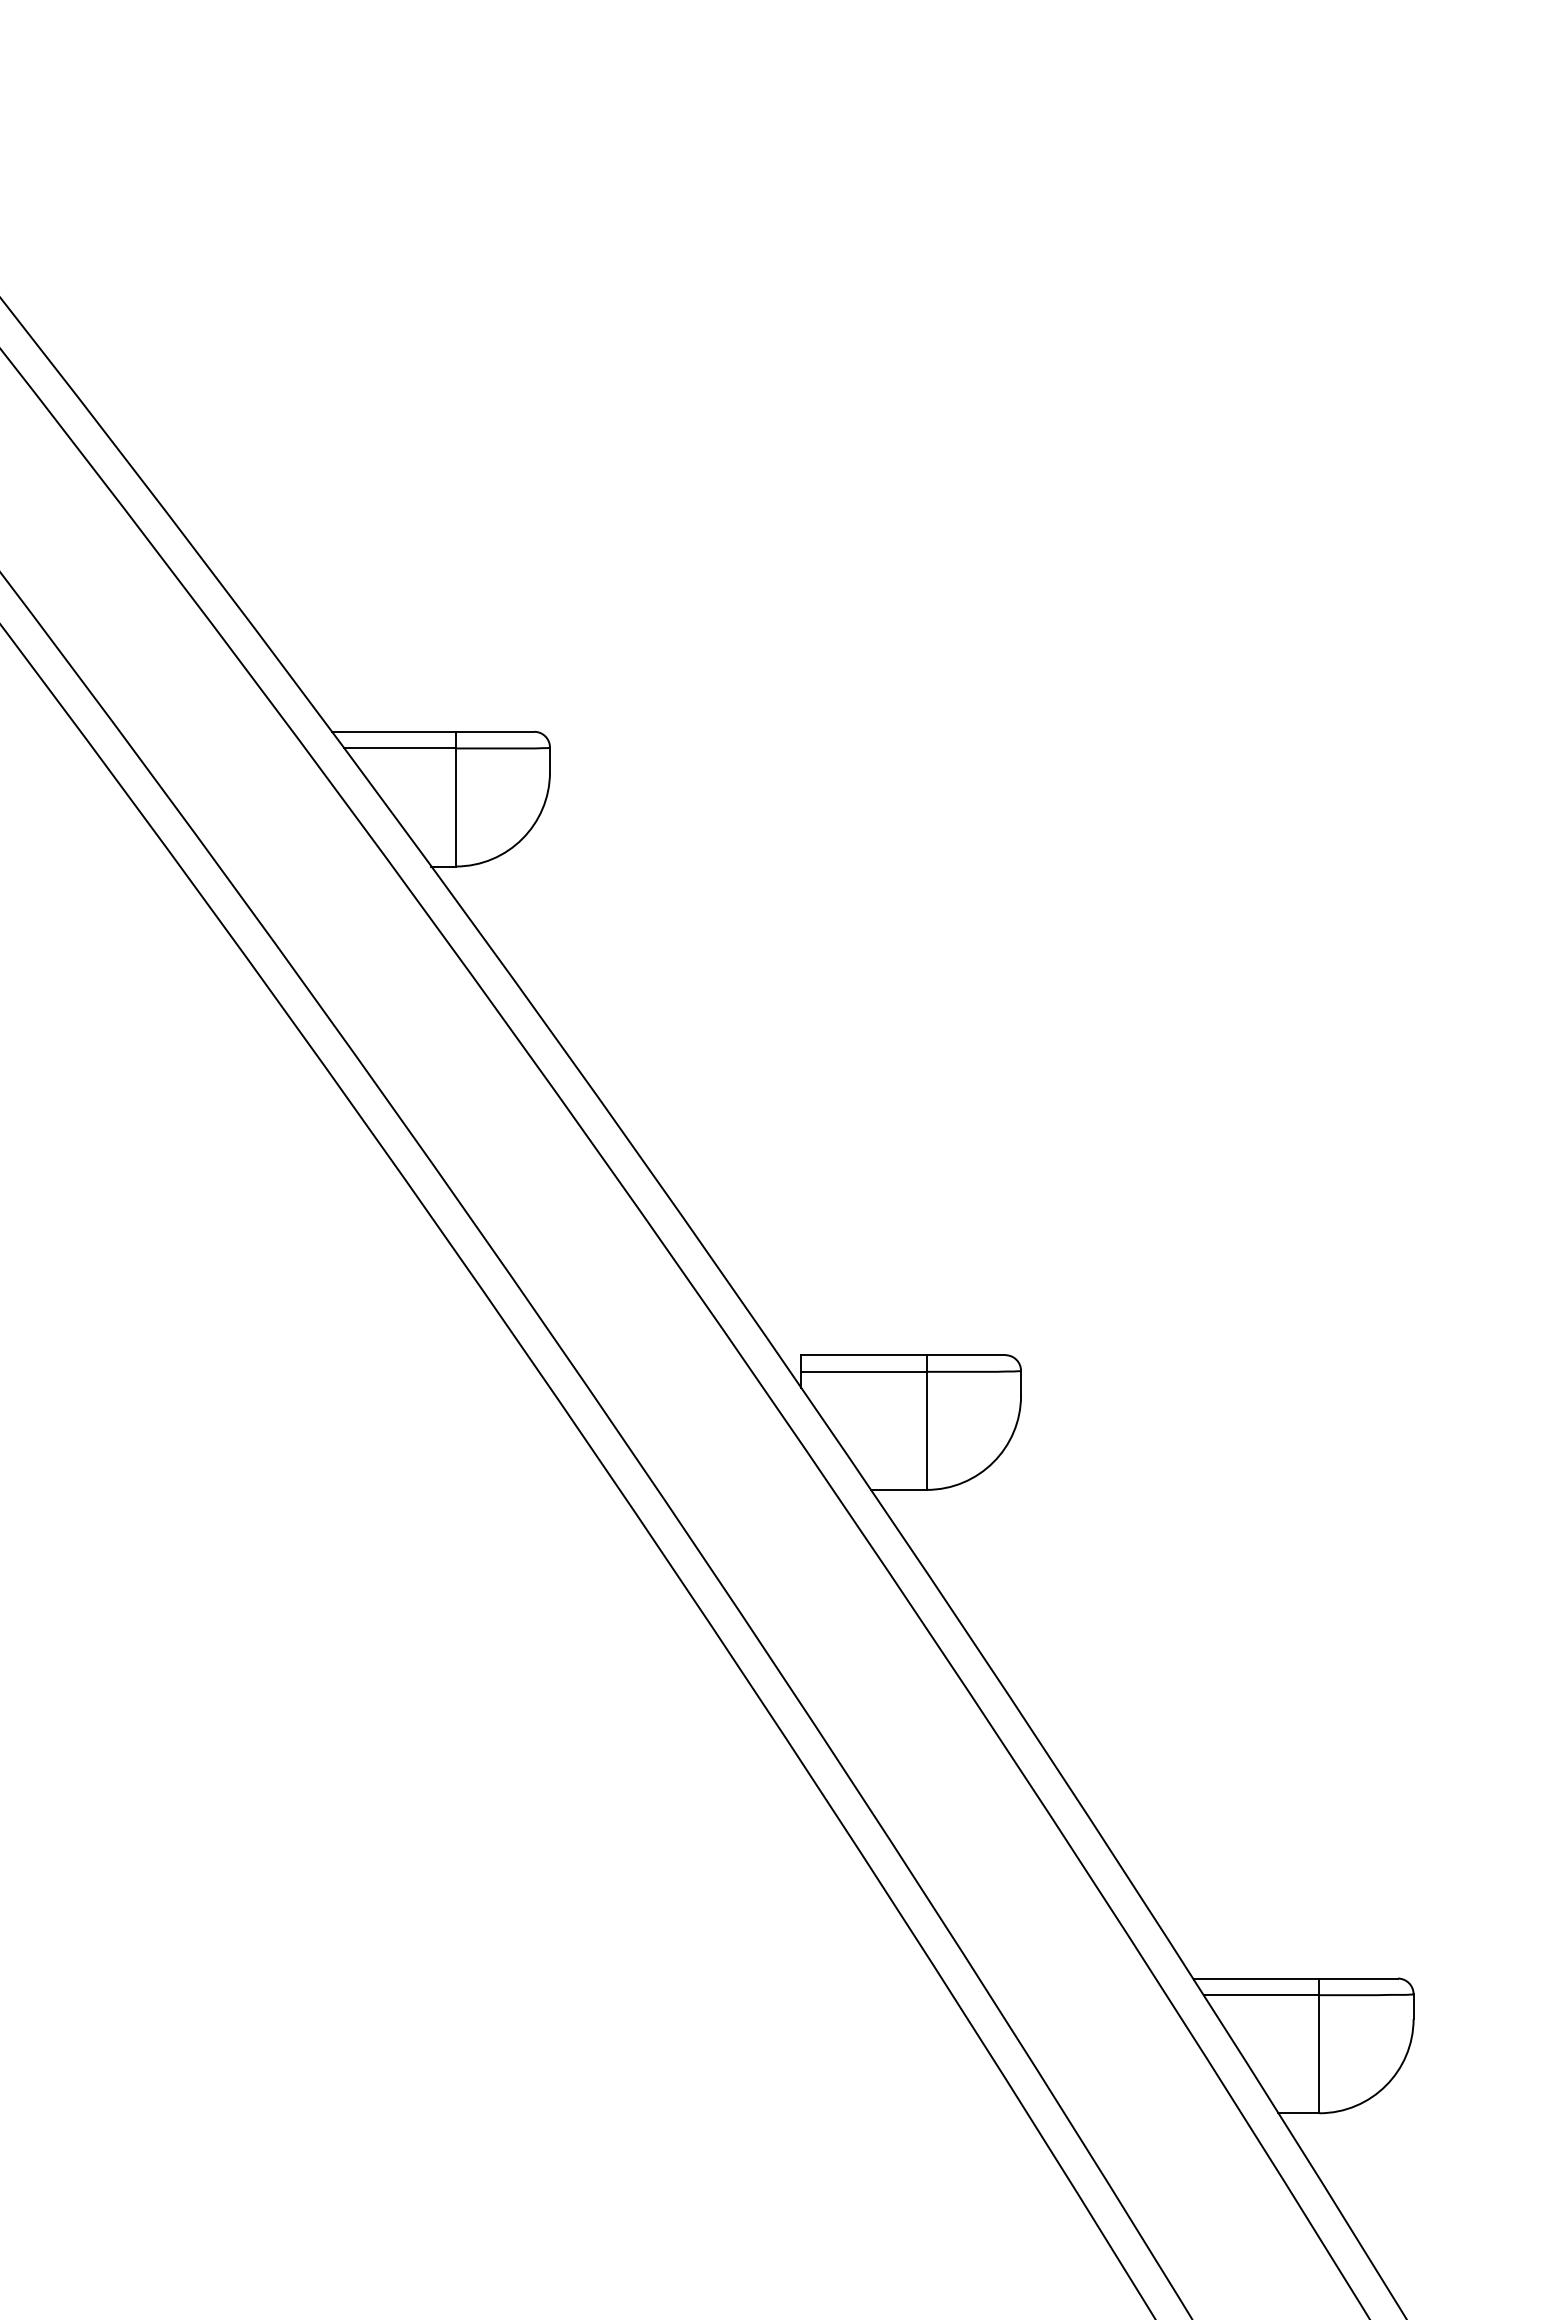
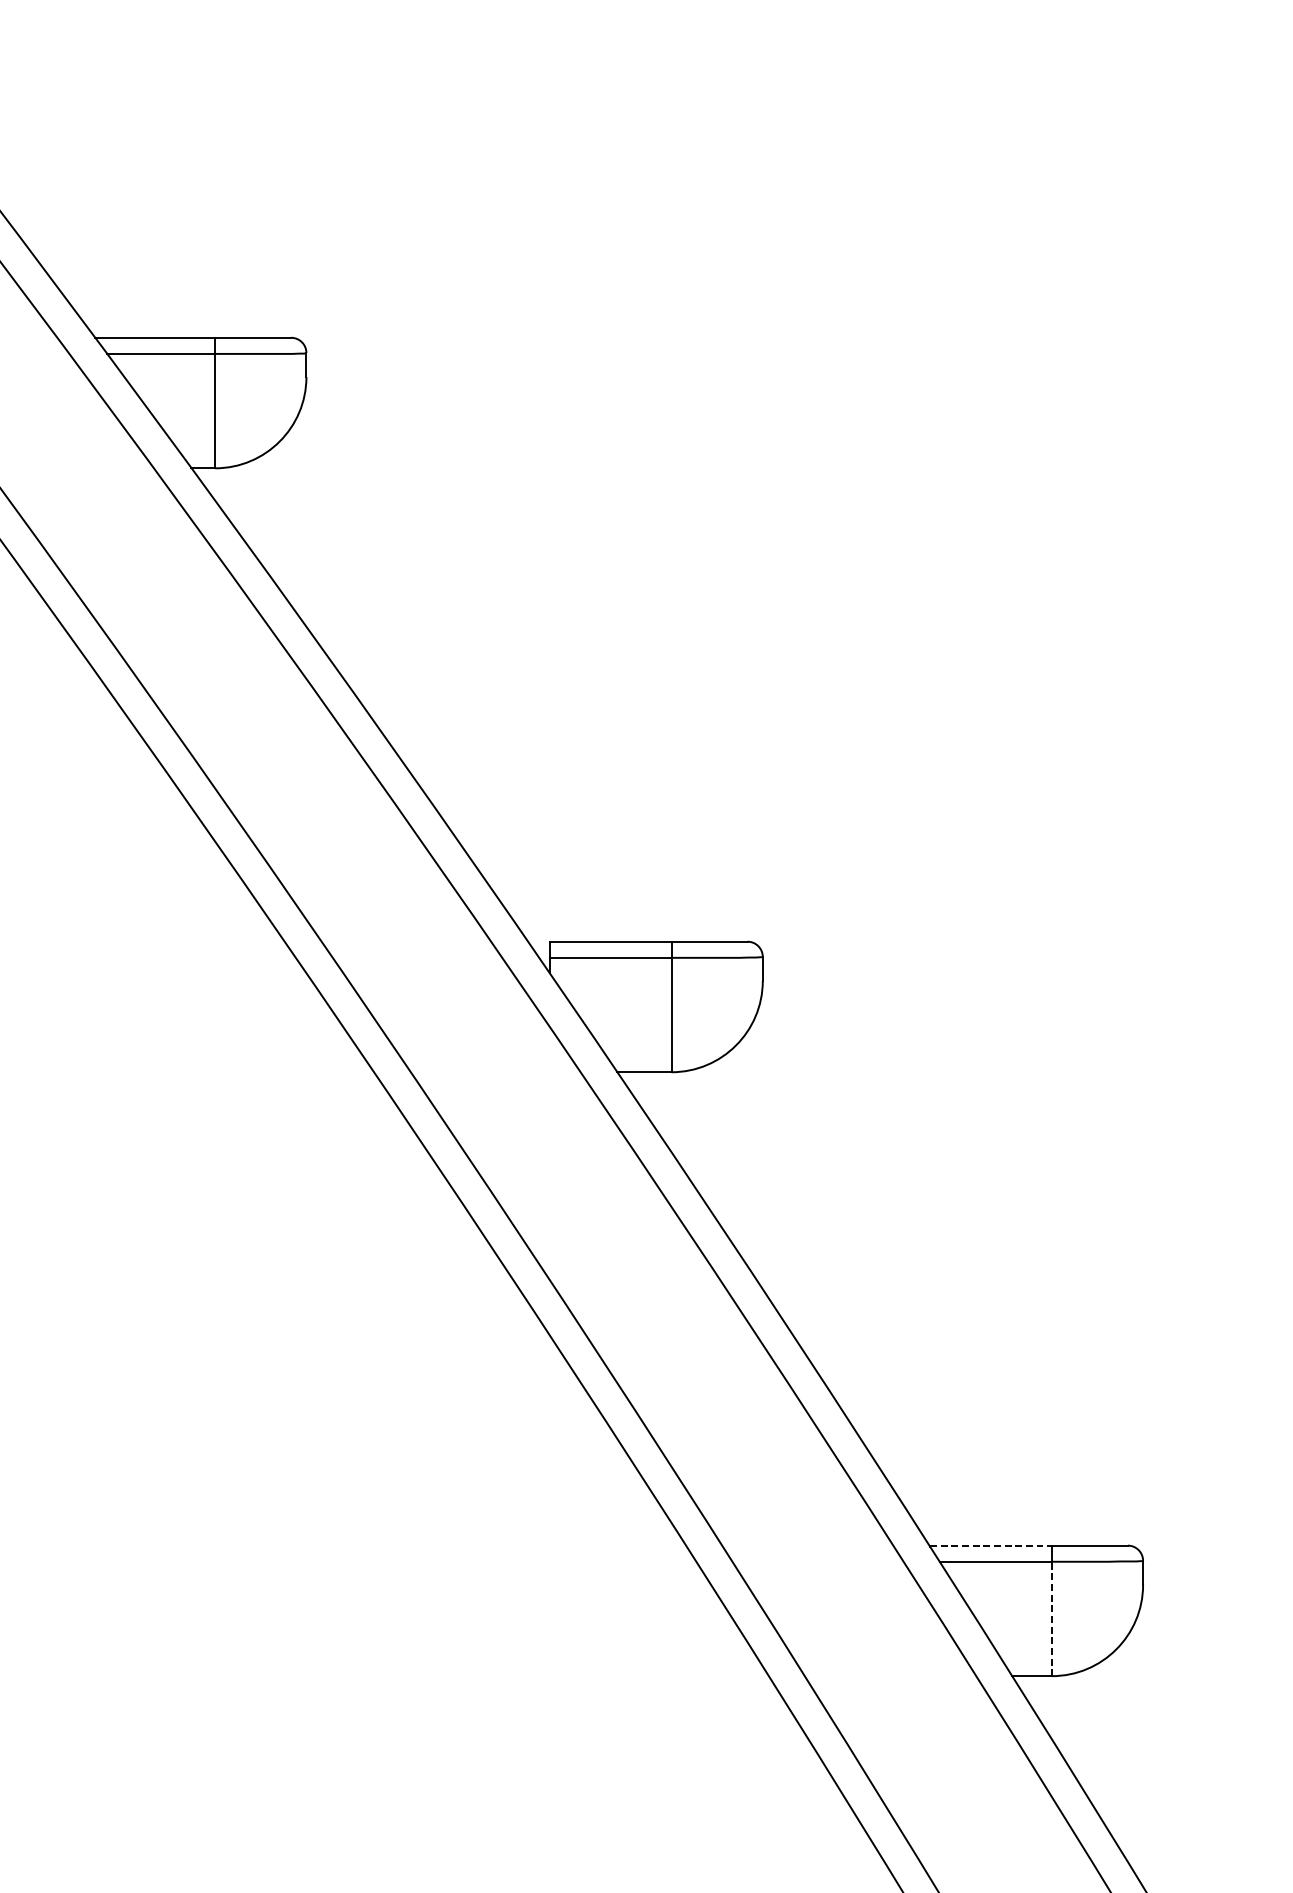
line: (1256, 1978) -> (990, 1545), solid -> dashed
line: (1319, 2053) -> (1051, 1618), solid -> dashed

